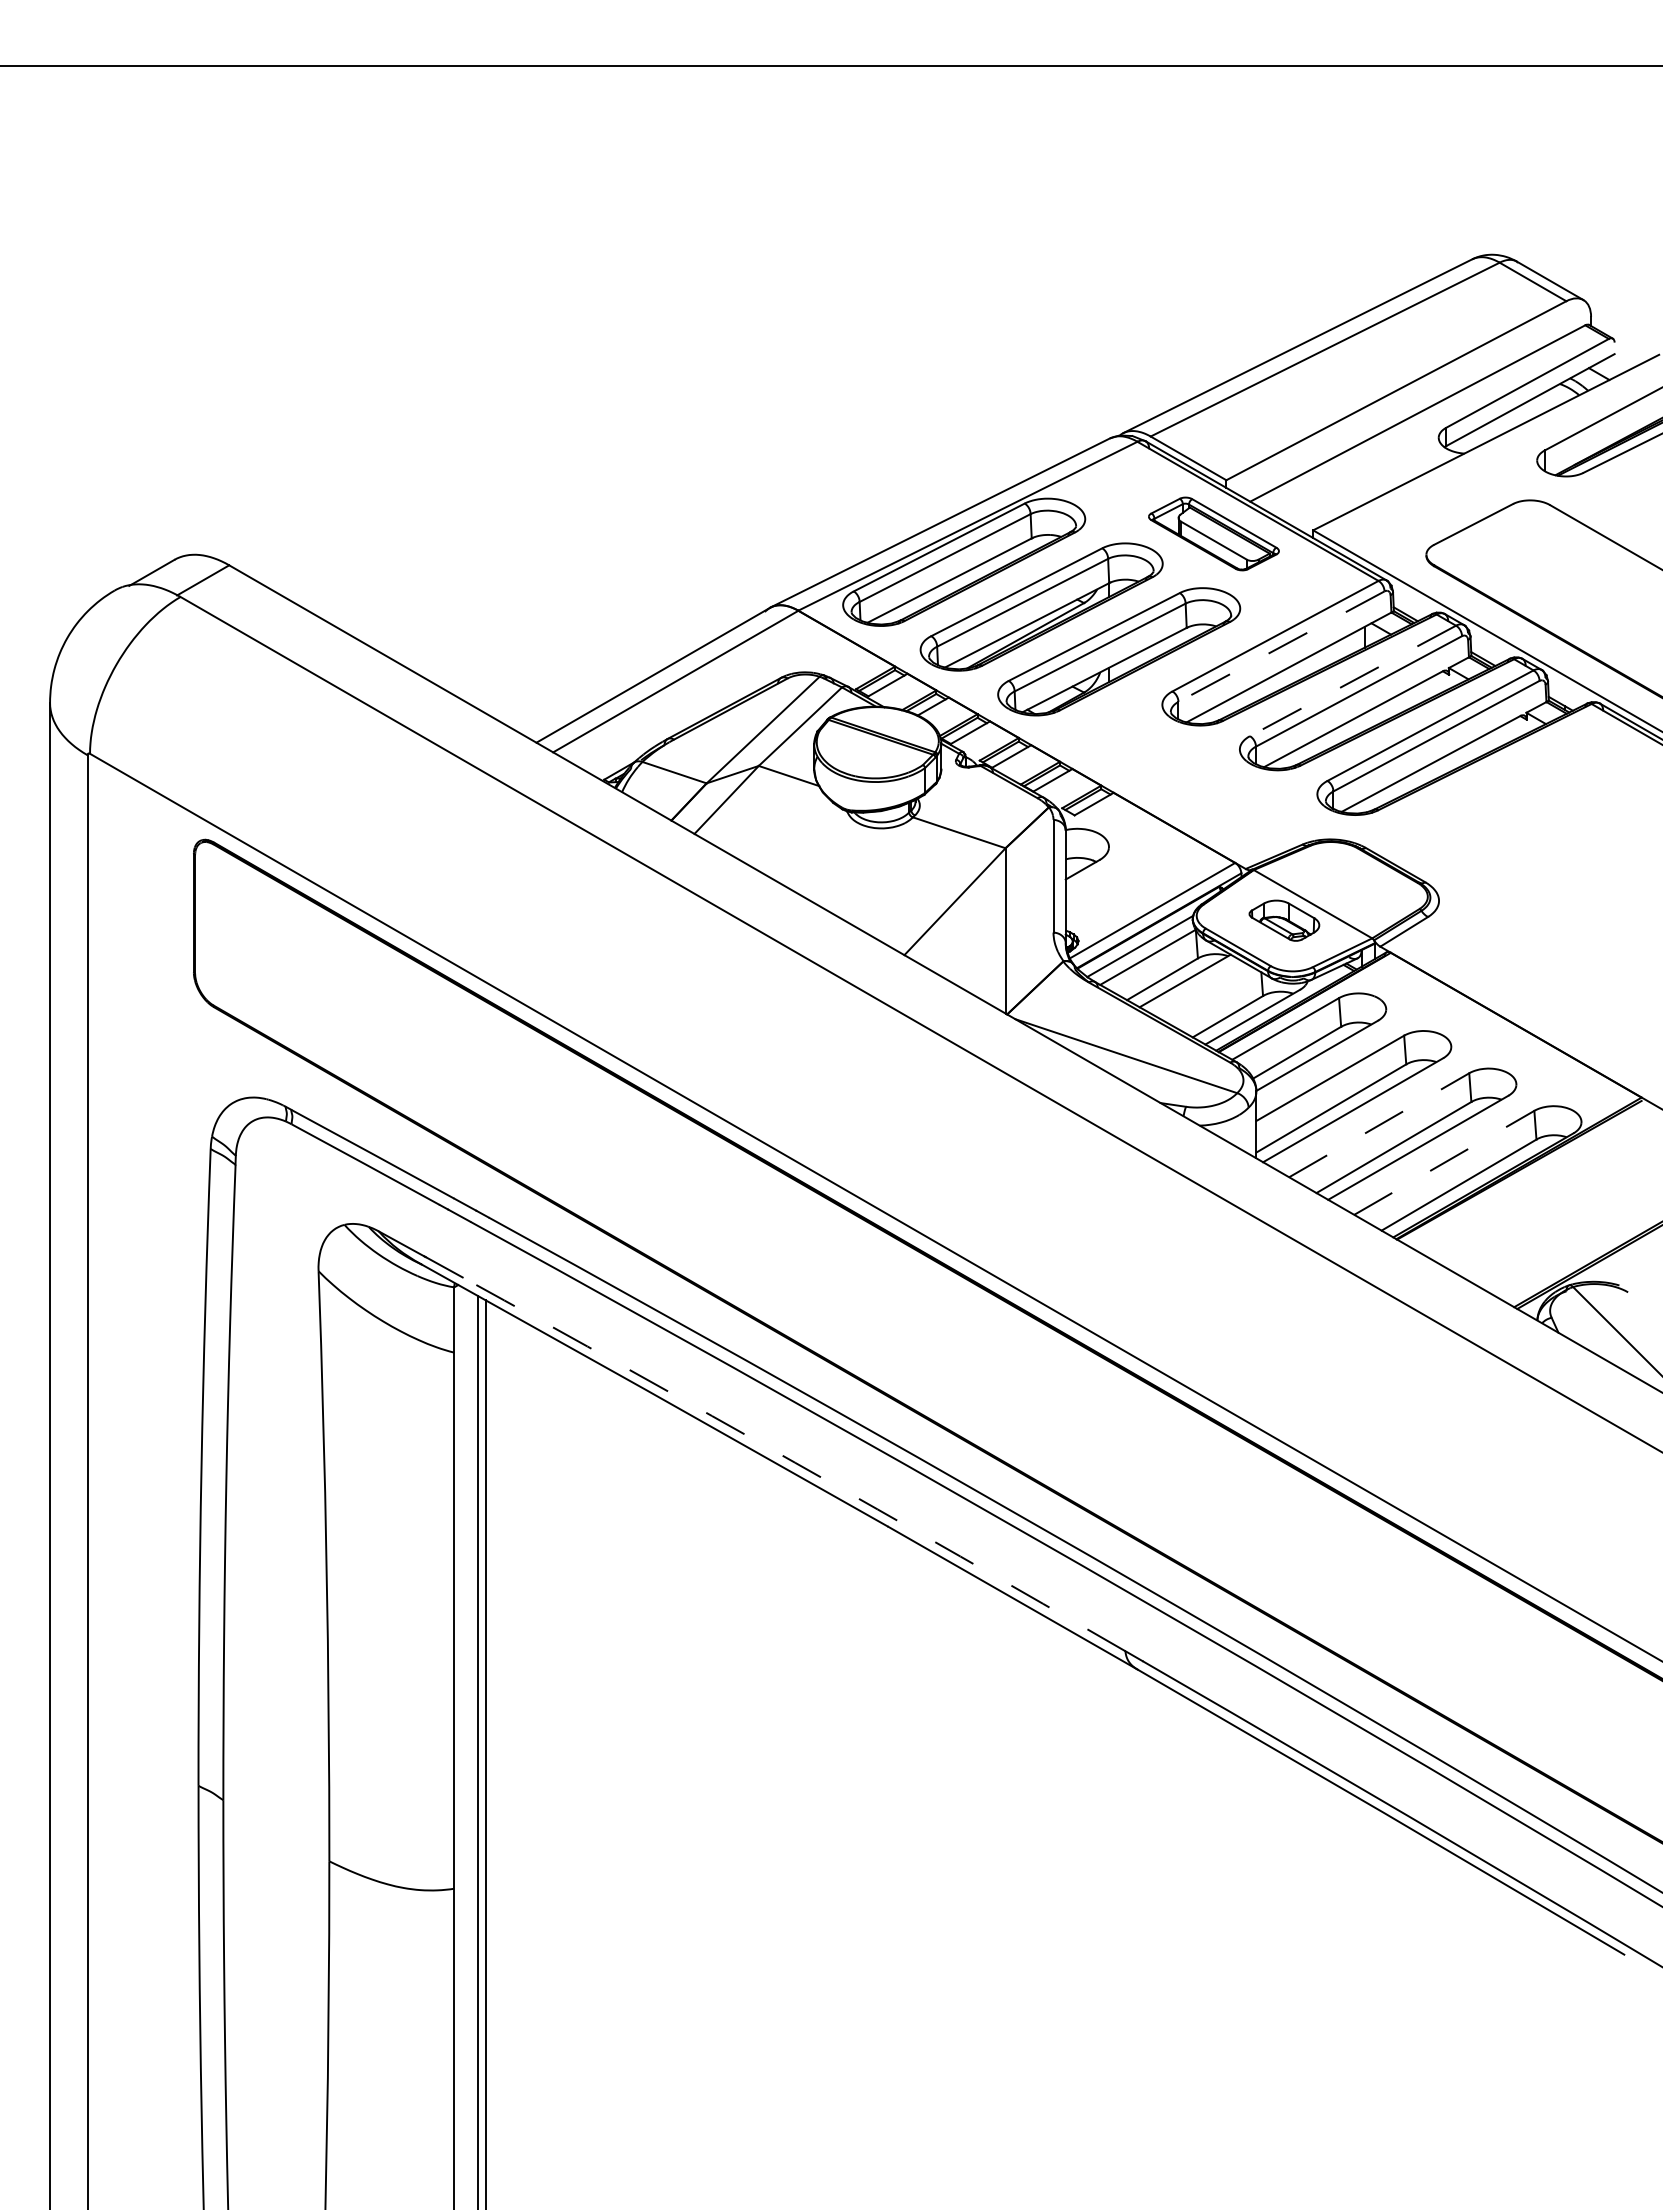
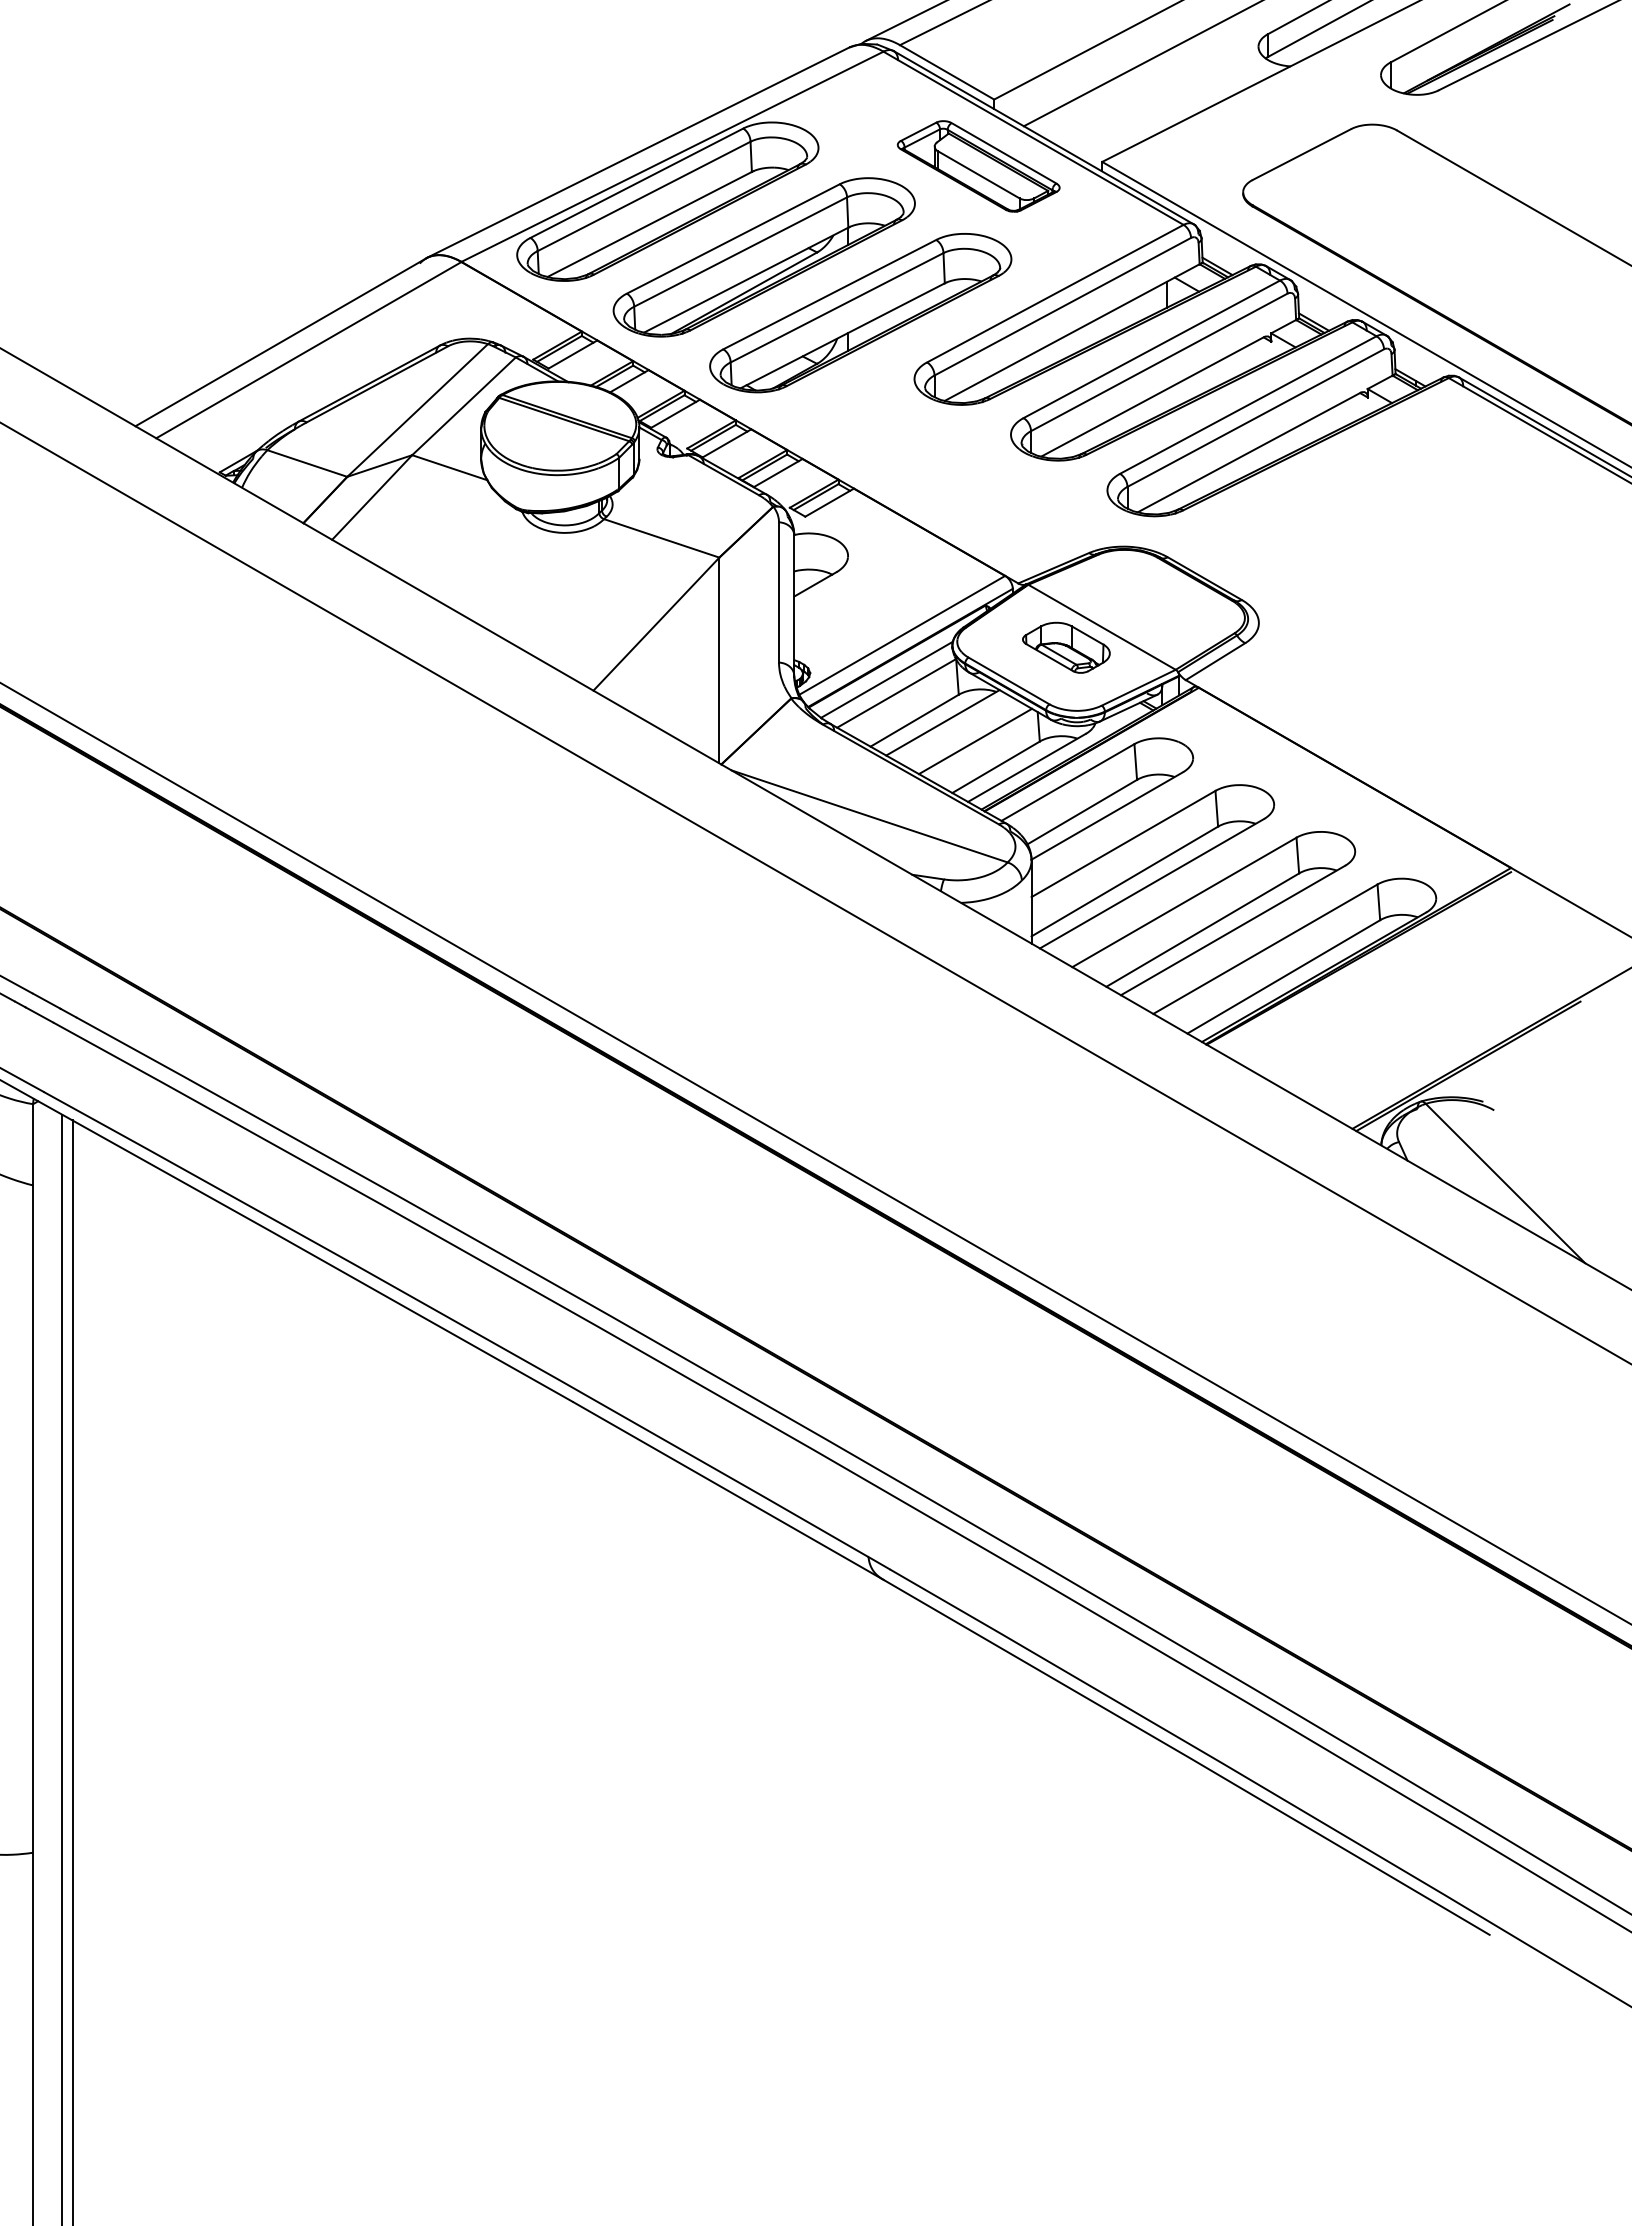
line: (1281, 646) -> (1062, 306), dashed -> solid
line: (1352, 680) -> (1151, 348), dashed -> solid
line: (1210, 995) -> (974, 740), added
line: (1379, 1125) -> (1184, 902), dashed -> solid
line: (1444, 1162) -> (1265, 948), dashed -> solid
arc: (795, 1462) -> (457, 1322), dashed -> solid

